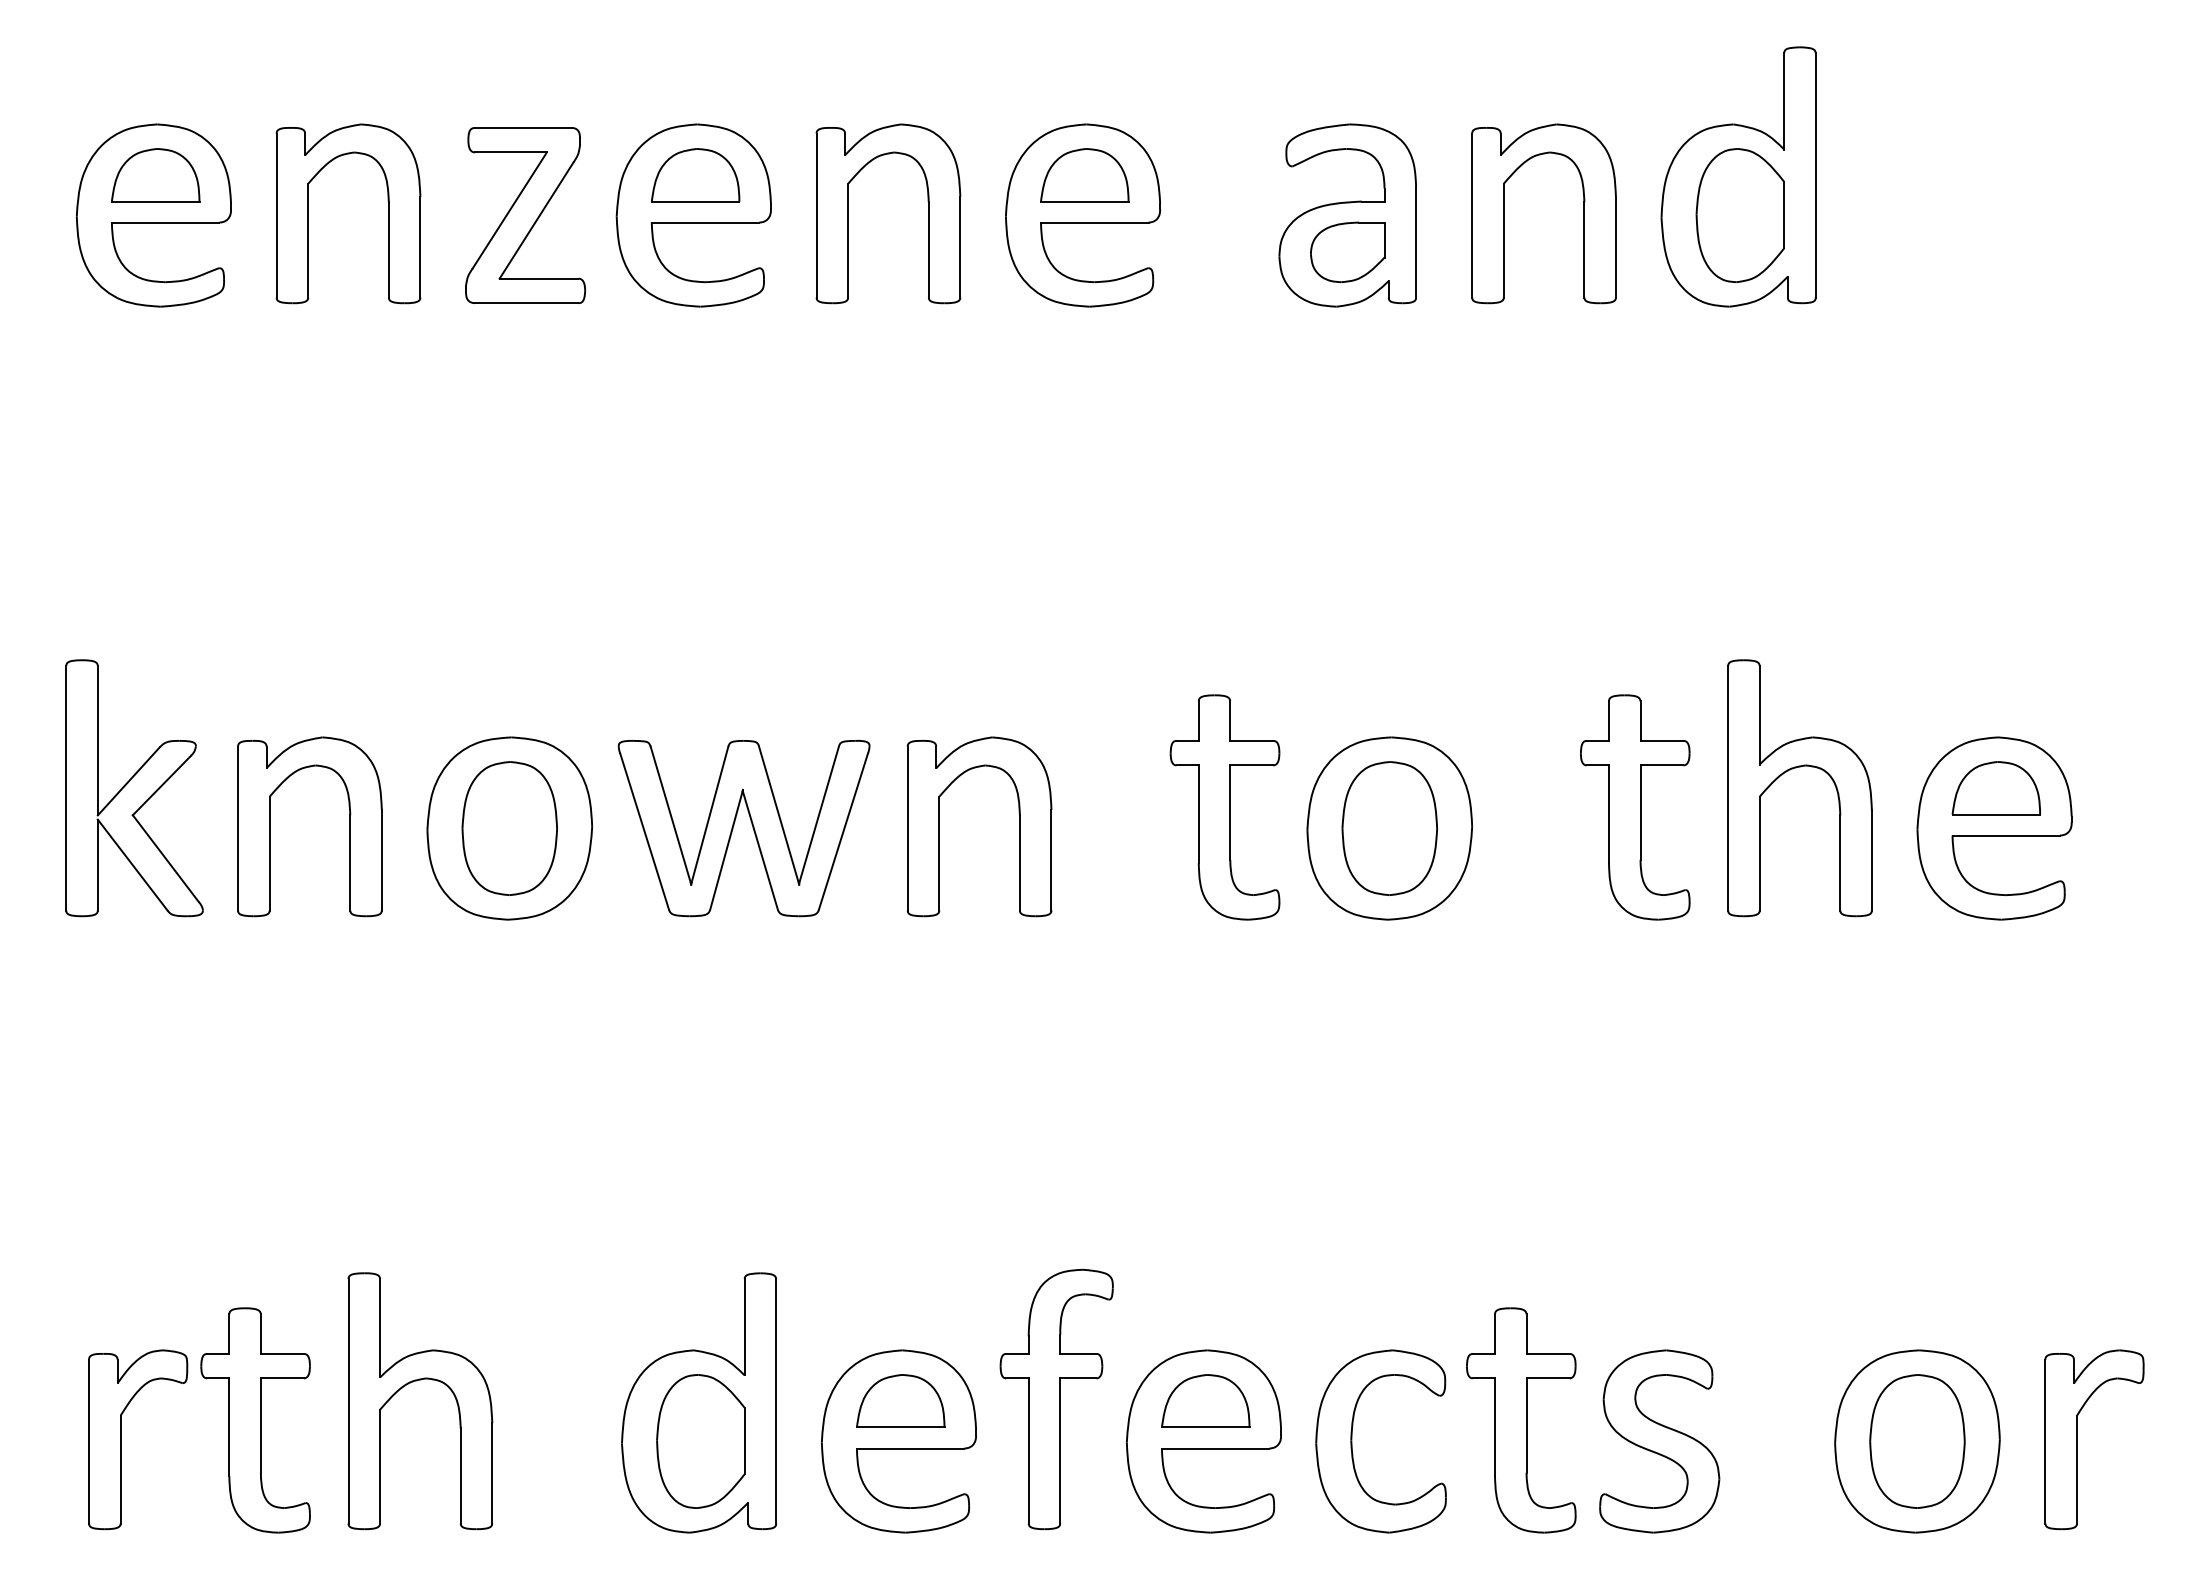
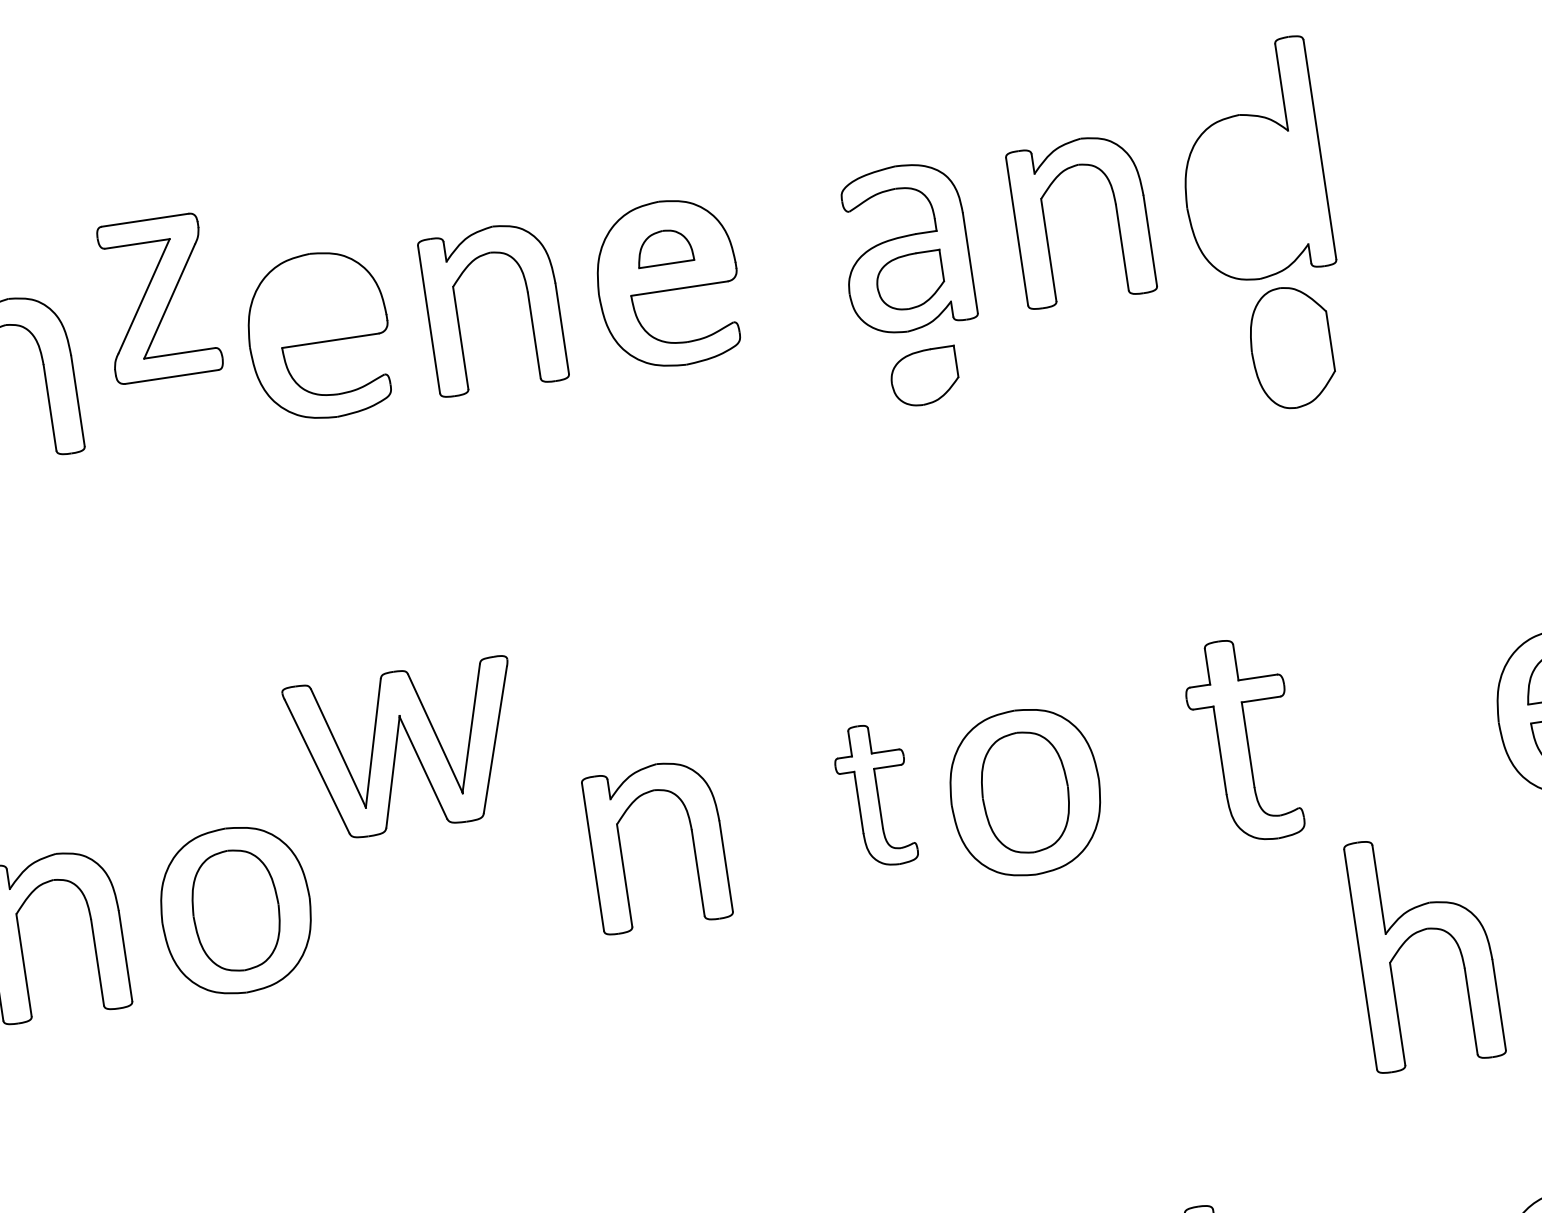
part: (695, 175) -> (315, 299), removed
part: (1084, 175) -> (664, 247), size x0.7
part: (525, 215) -> (158, 298), moved
part: (1739, 215) -> (1290, 347), moved
part: (1347, 359) -> (924, 377), added
part: (1790, 770) -> (1414, 935), moved
part: (1224, 807) -> (874, 795), size x0.7
part: (751, 824) -> (411, 745), moved

